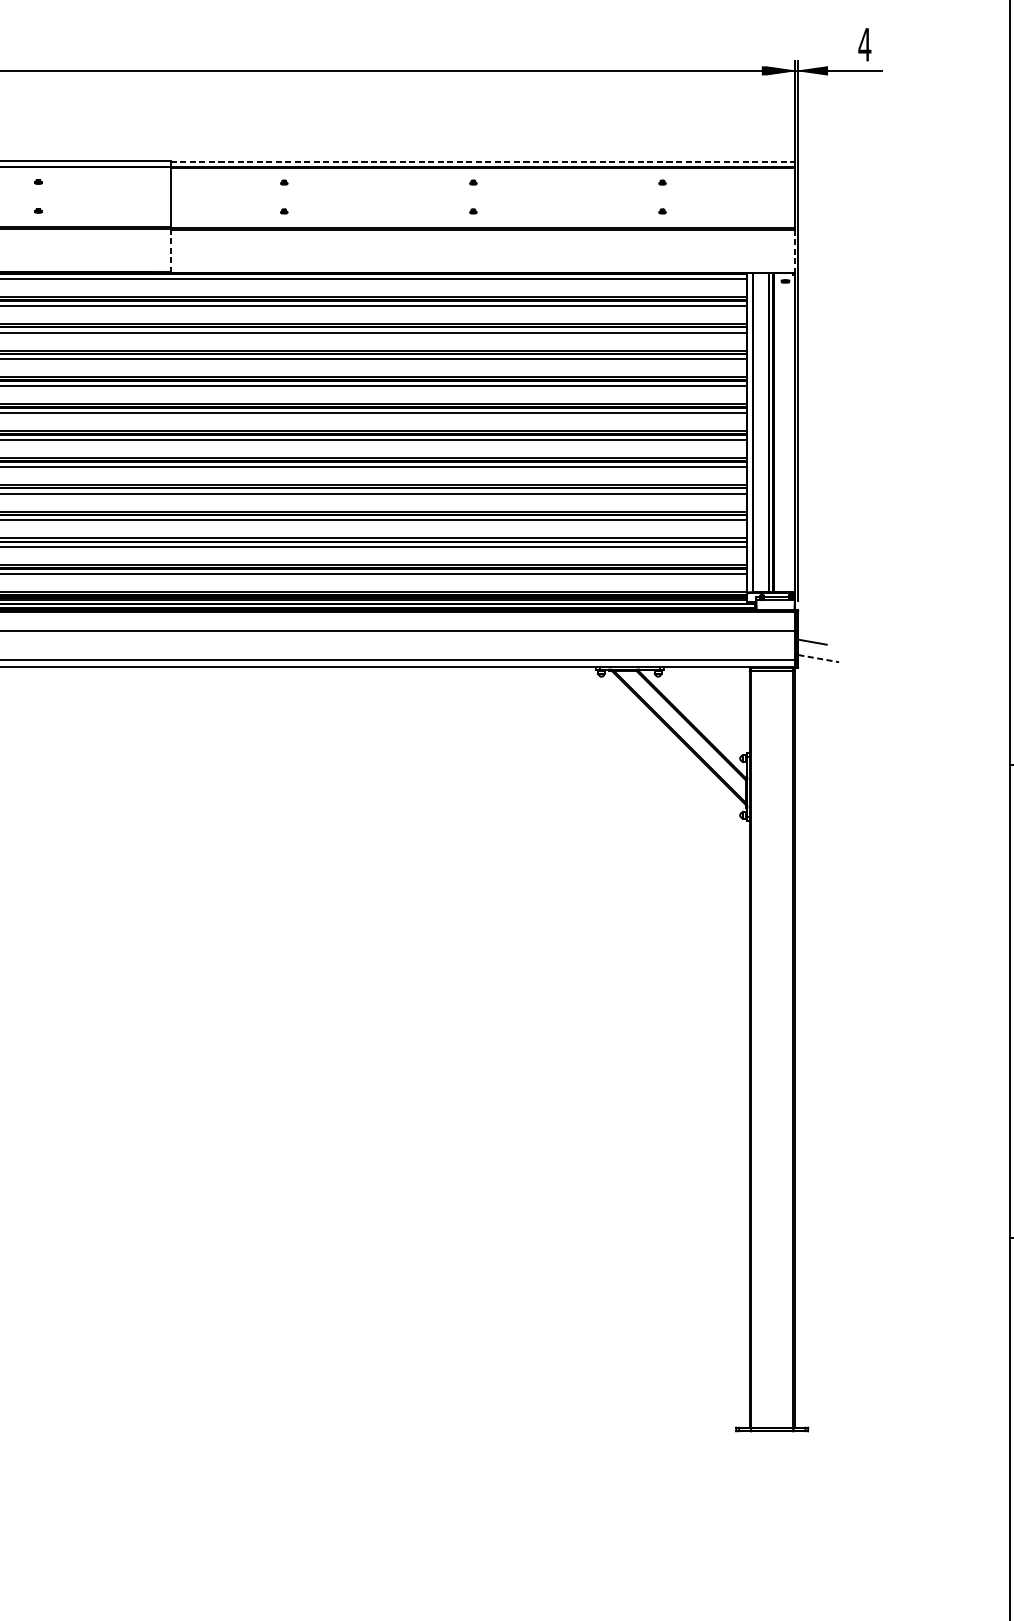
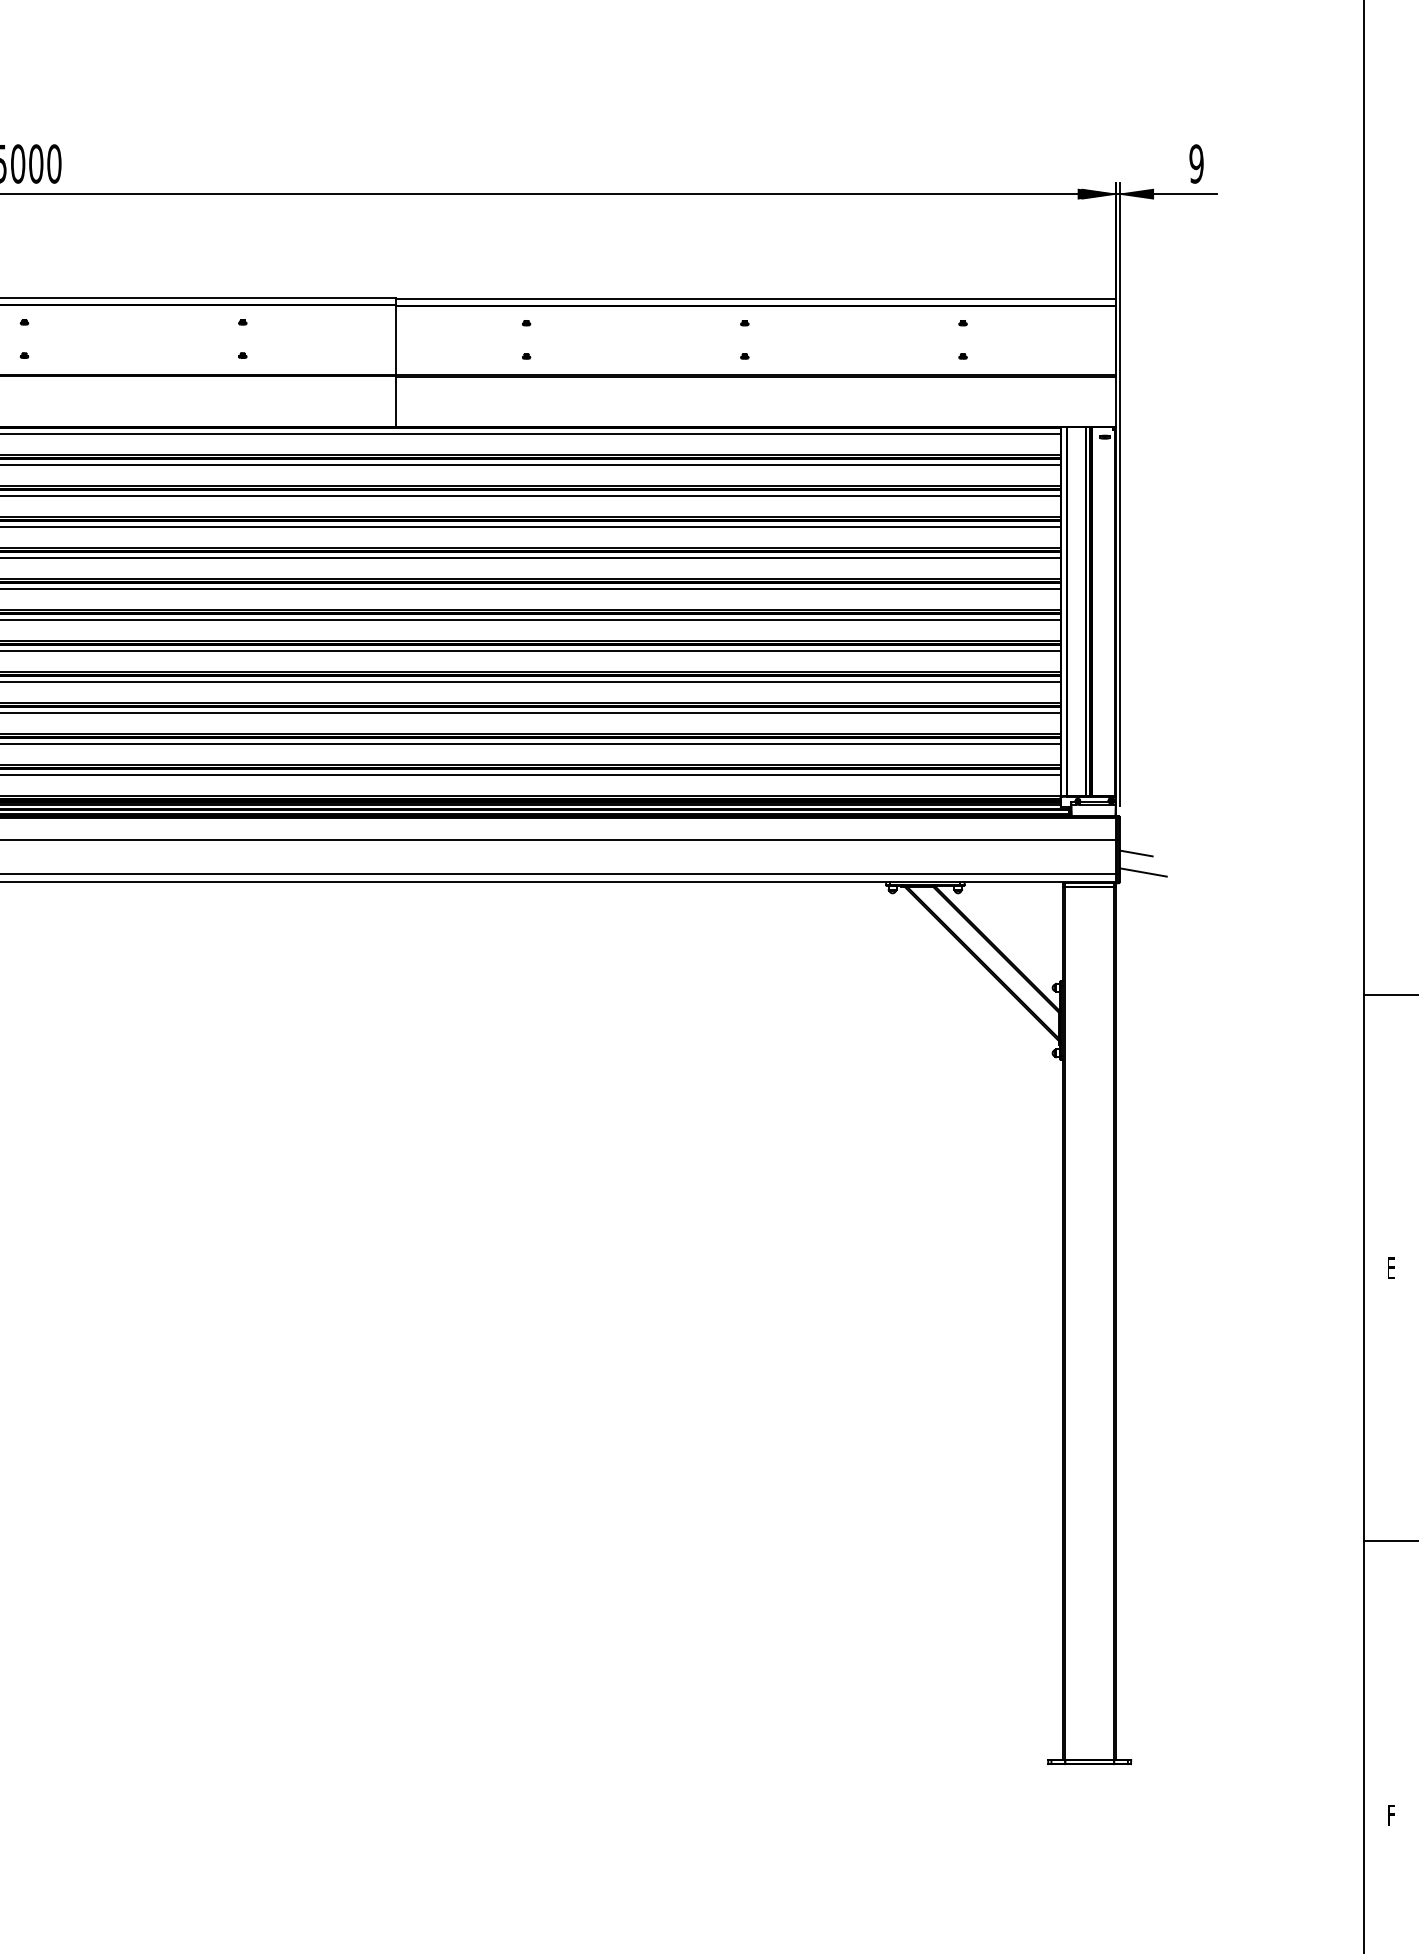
text: (864, 44) -> (1196, 163), 4 -> 9
line: (483, 162) -> (756, 299), dashed -> solid
line: (170, 250) -> (395, 401), dashed -> solid
line: (794, 251) -> (1115, 402), dashed -> solid
line: (818, 658) -> (1143, 872), dashed -> solid

